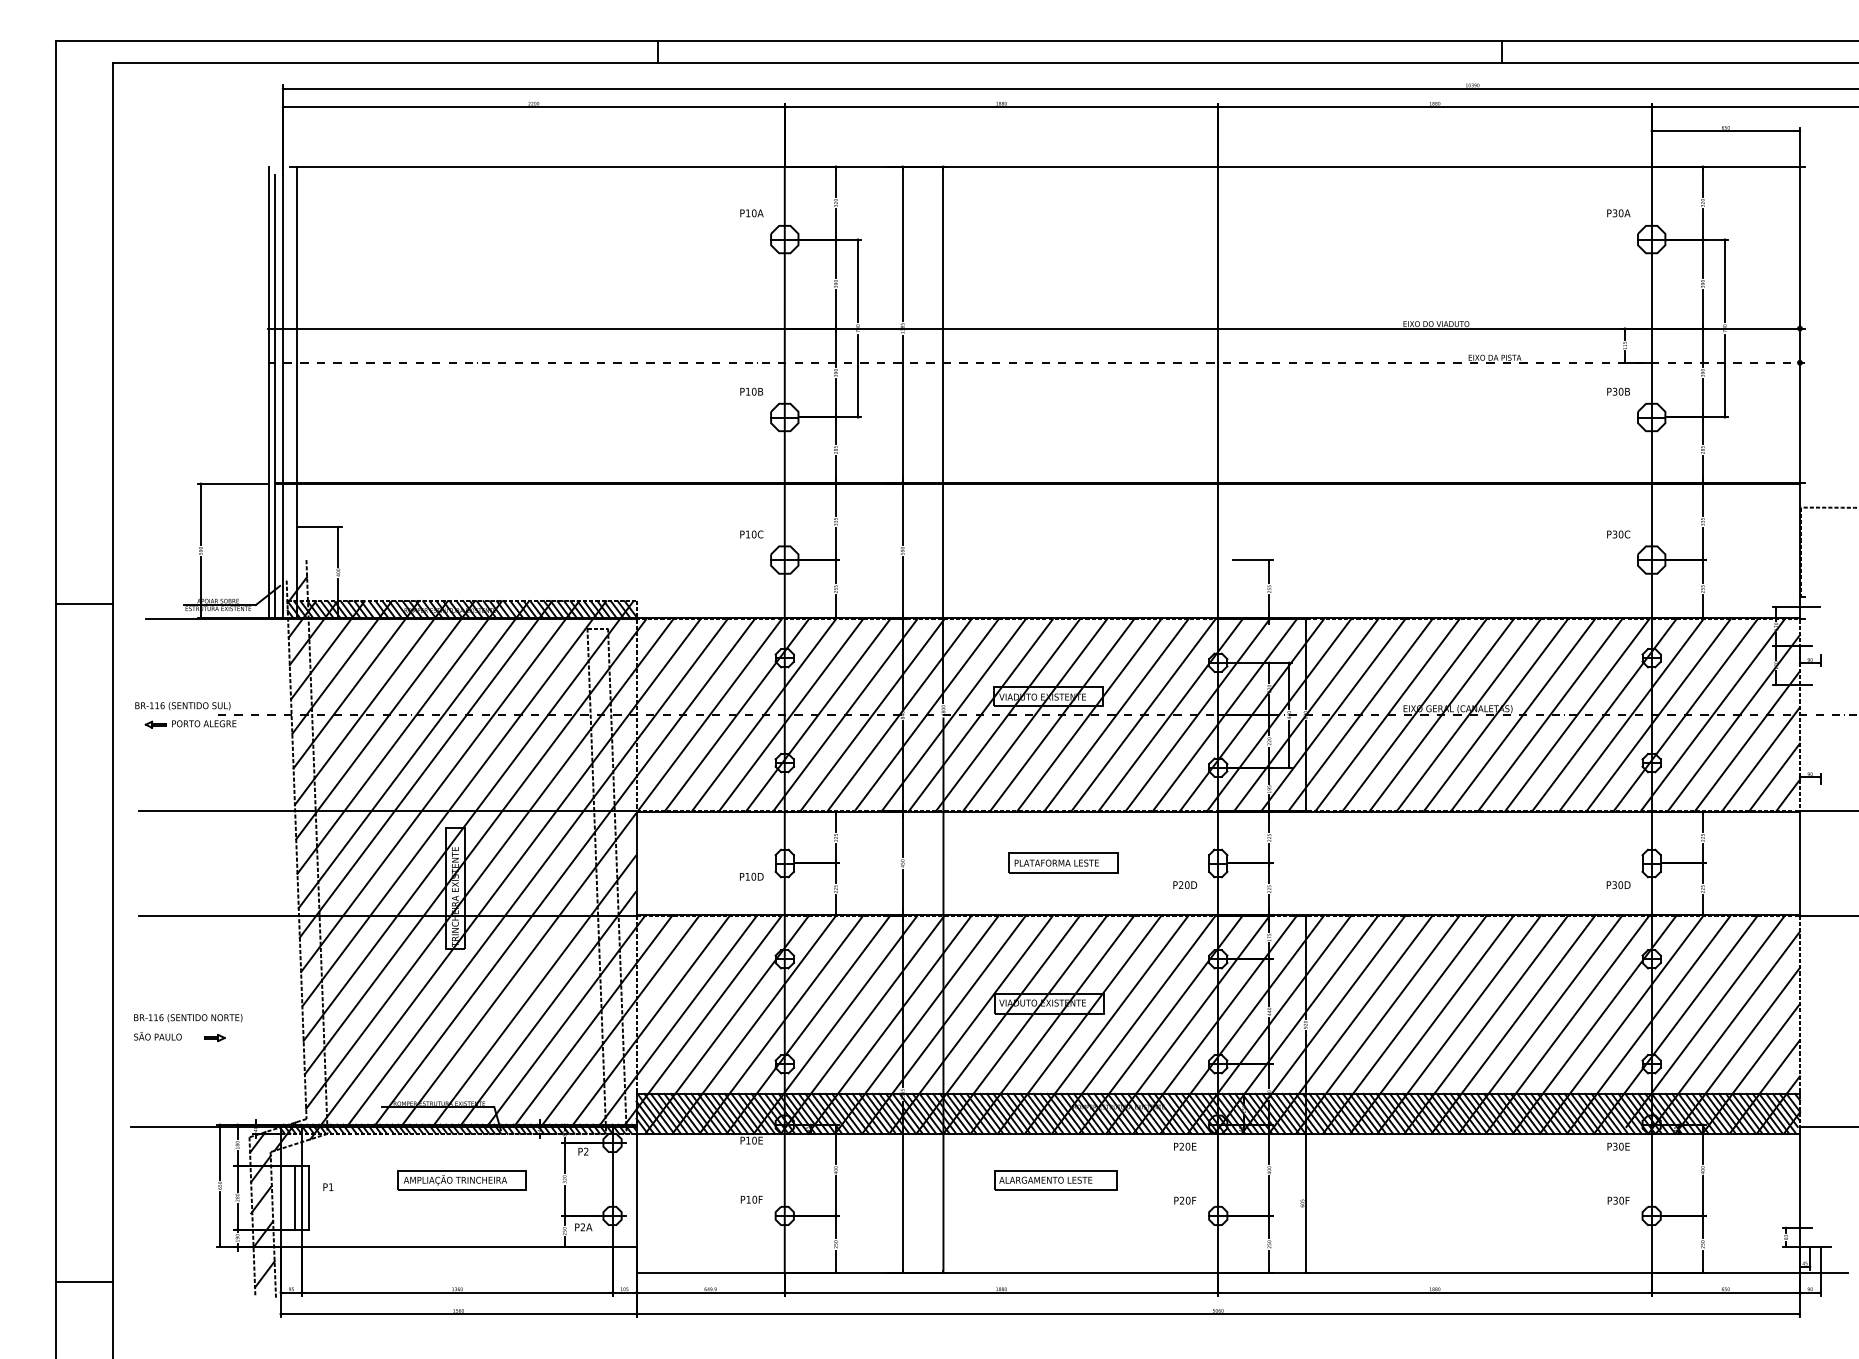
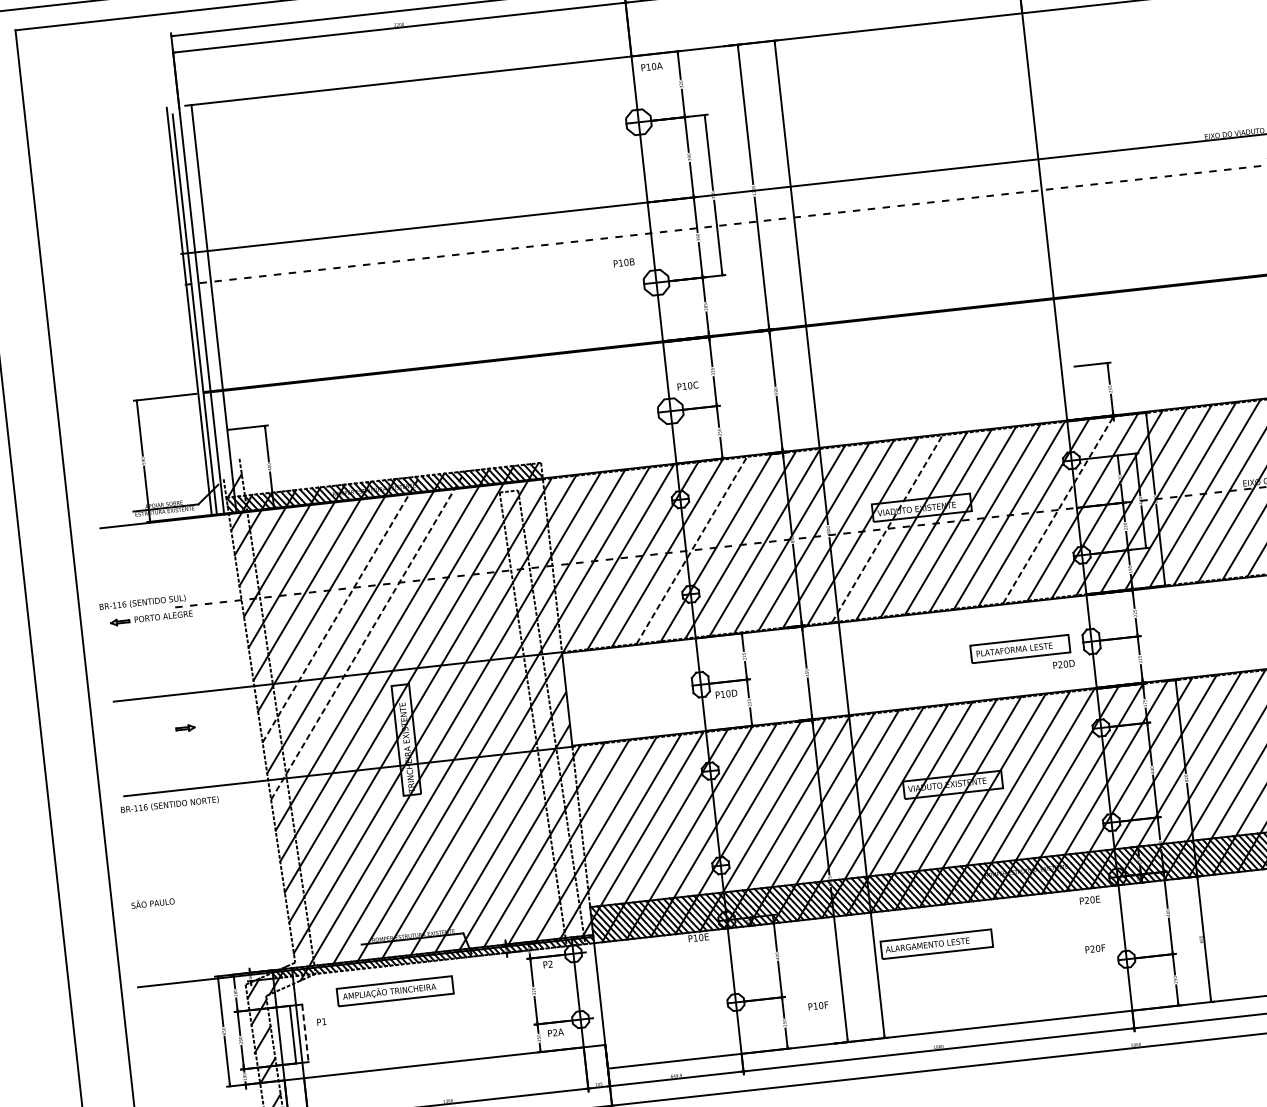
text: (751, 213) -> (651, 66), moved
text: (751, 534) -> (687, 385), moved
line: (83, 604) -> (42, 521), removed
line: (791, 715) -> (692, 550), solid -> dashed
line: (1007, 715) -> (886, 529), solid -> dashed
line: (1197, 715) -> (1058, 510), solid -> dashed
line: (400, 737) -> (341, 609), solid -> dashed
line: (426, 768) -> (368, 634), solid -> dashed
part: (1063, 862) -> (1020, 648), moved
text: (751, 876) -> (726, 693), moved
text: (188, 1018) -> (170, 805), moved
part: (214, 1037) -> (185, 727), moved
part: (461, 1180) -> (395, 991), moved
part: (1055, 1180) -> (936, 944), moved
line: (309, 1197) -> (305, 1033), solid -> dashed
text: (751, 1199) -> (818, 1005), moved

